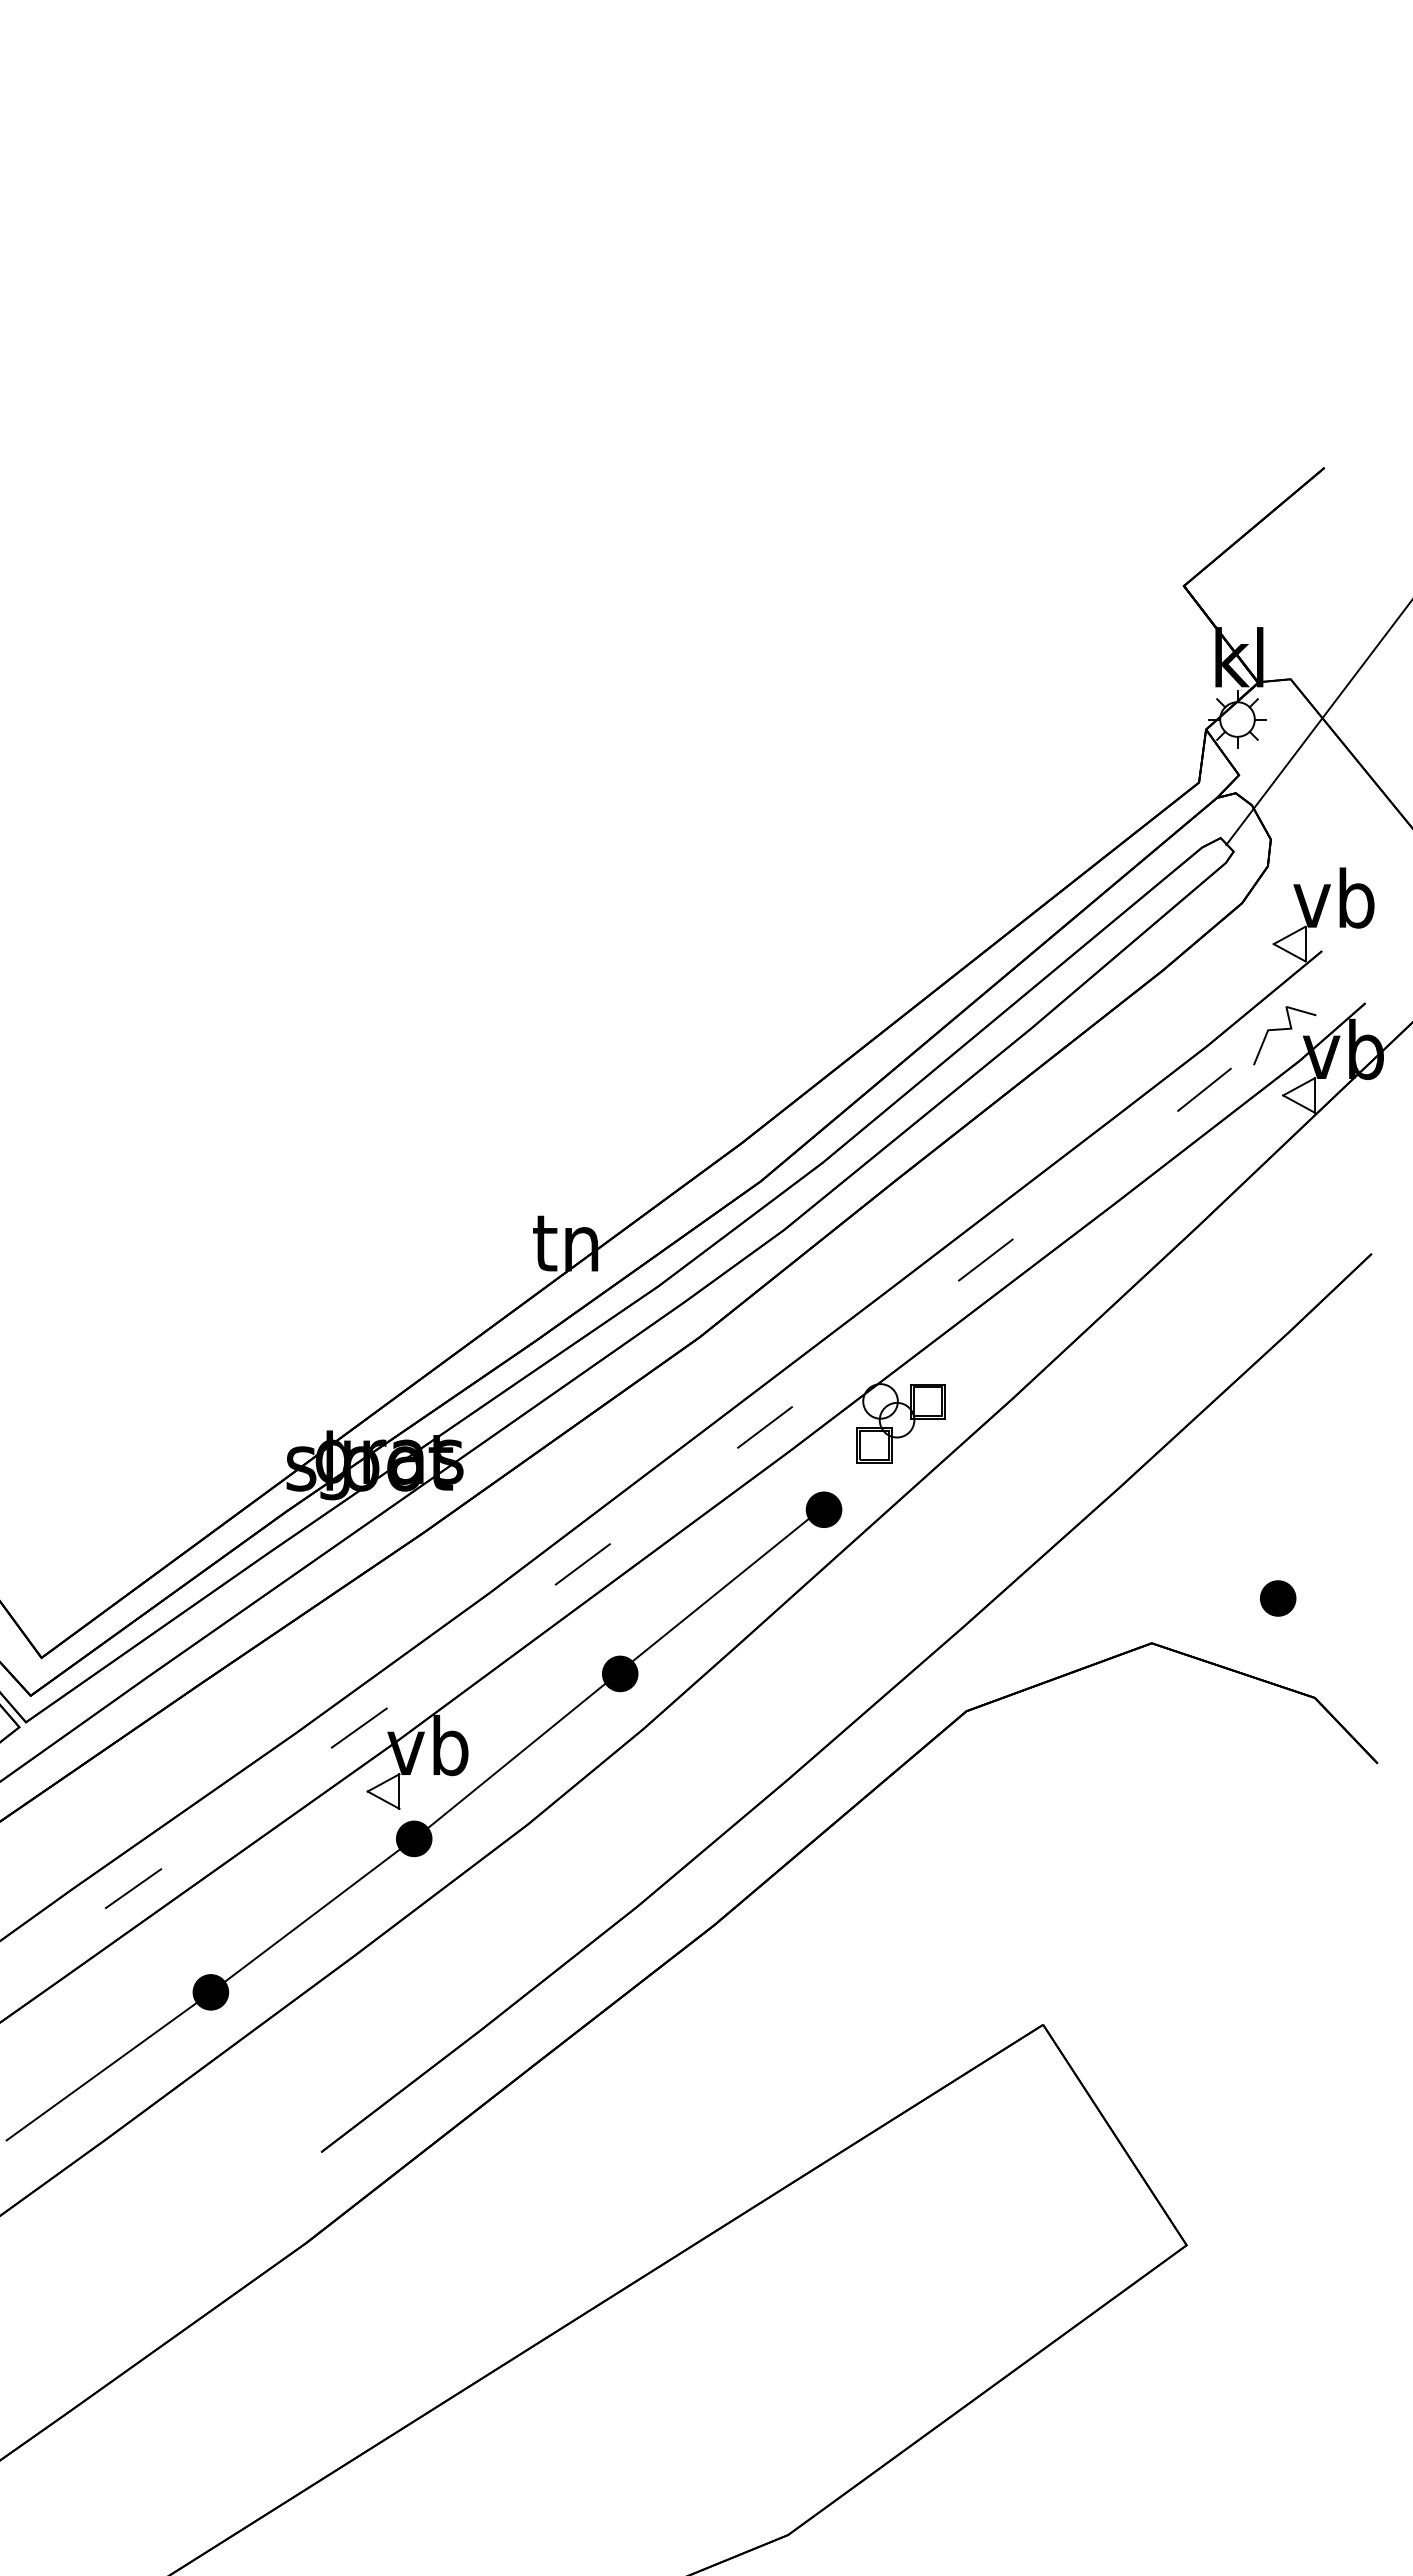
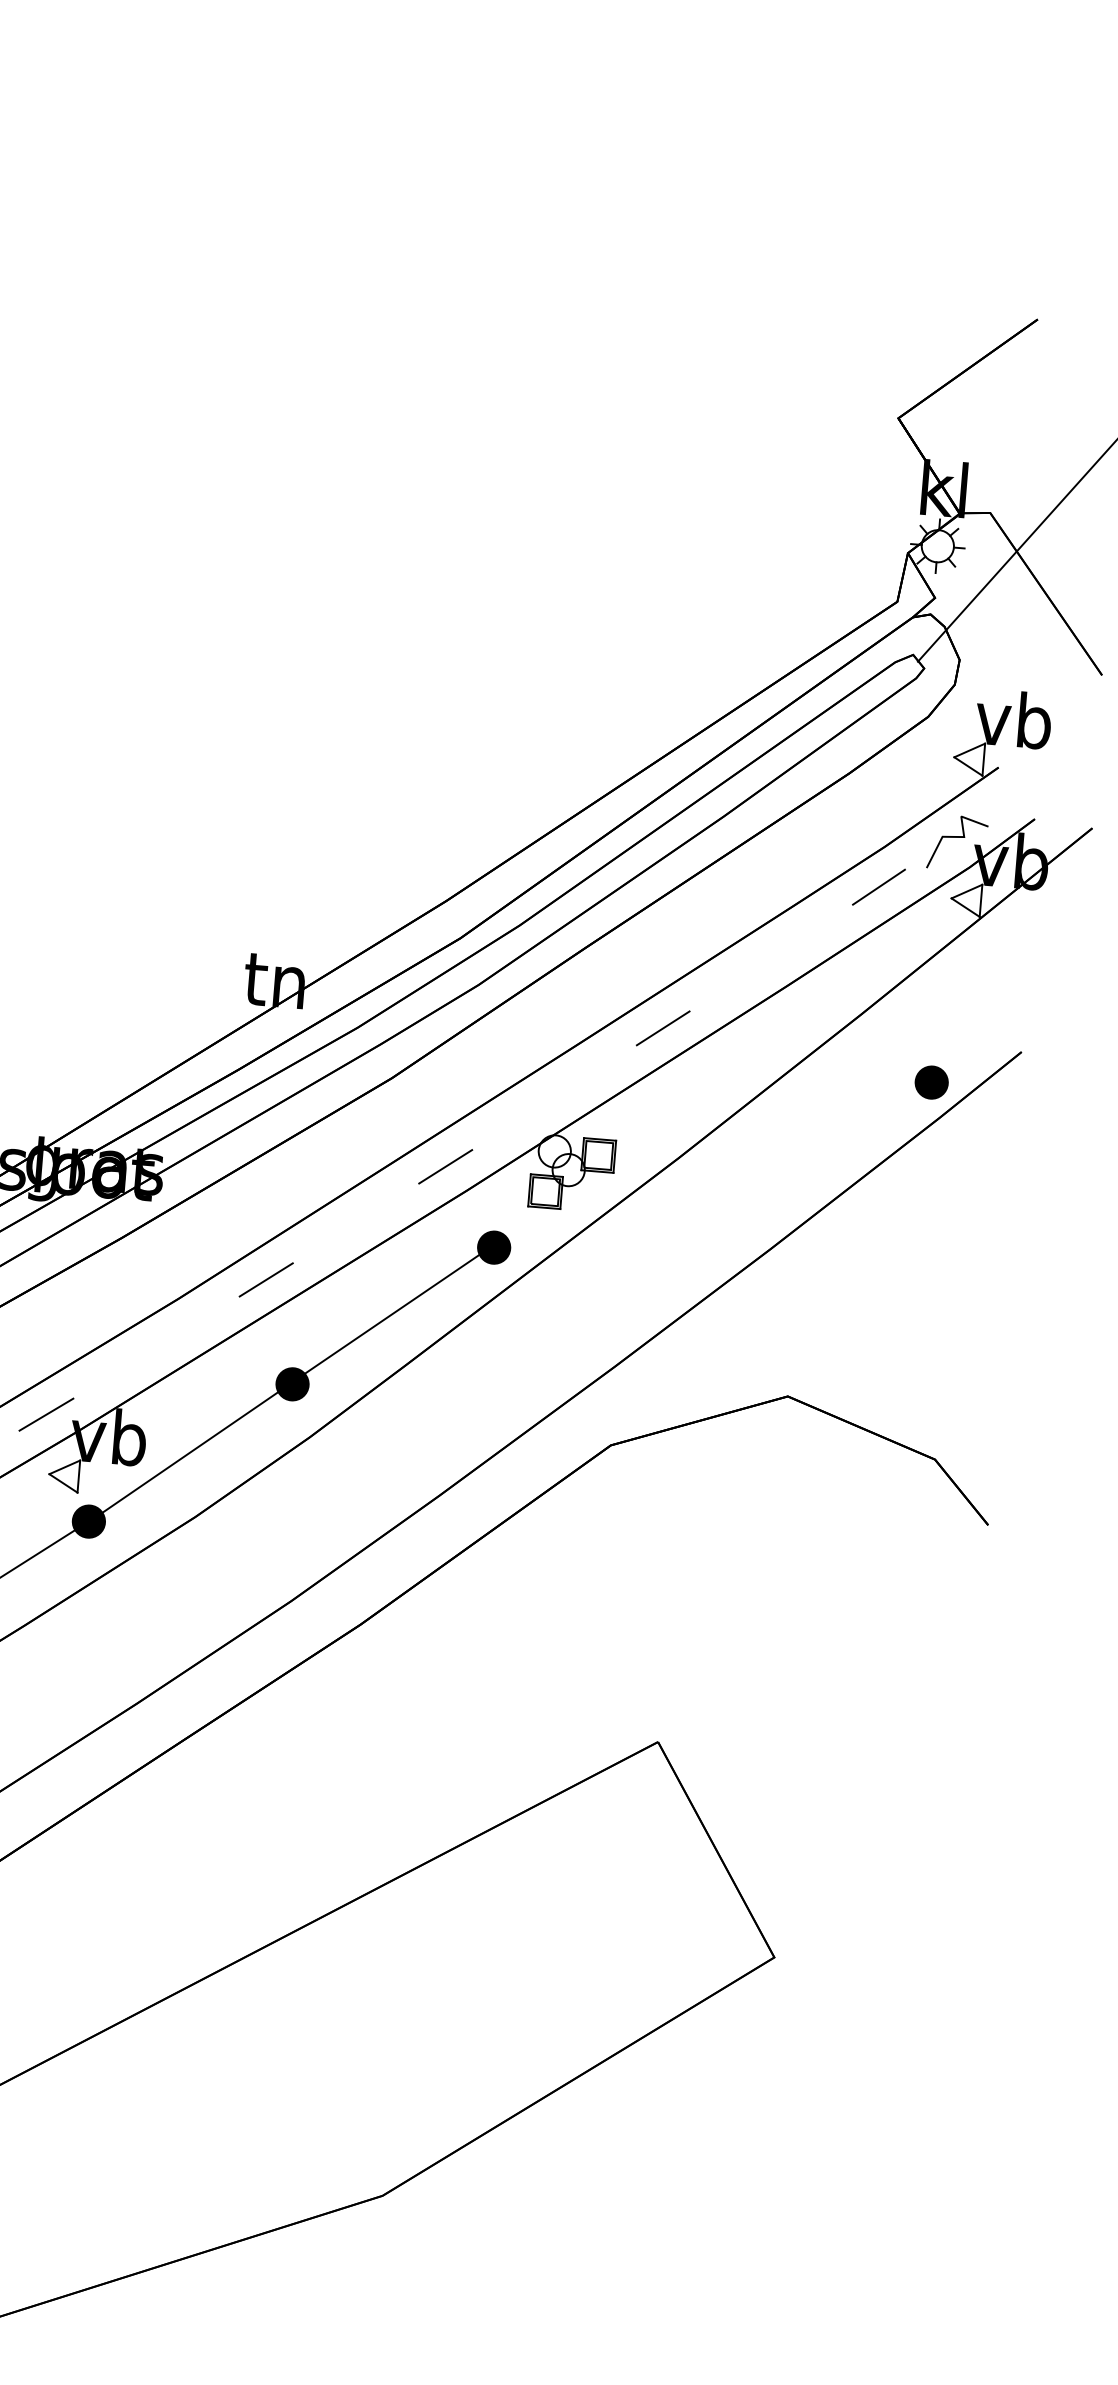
part: (1278, 1598) -> (932, 1082), moved

